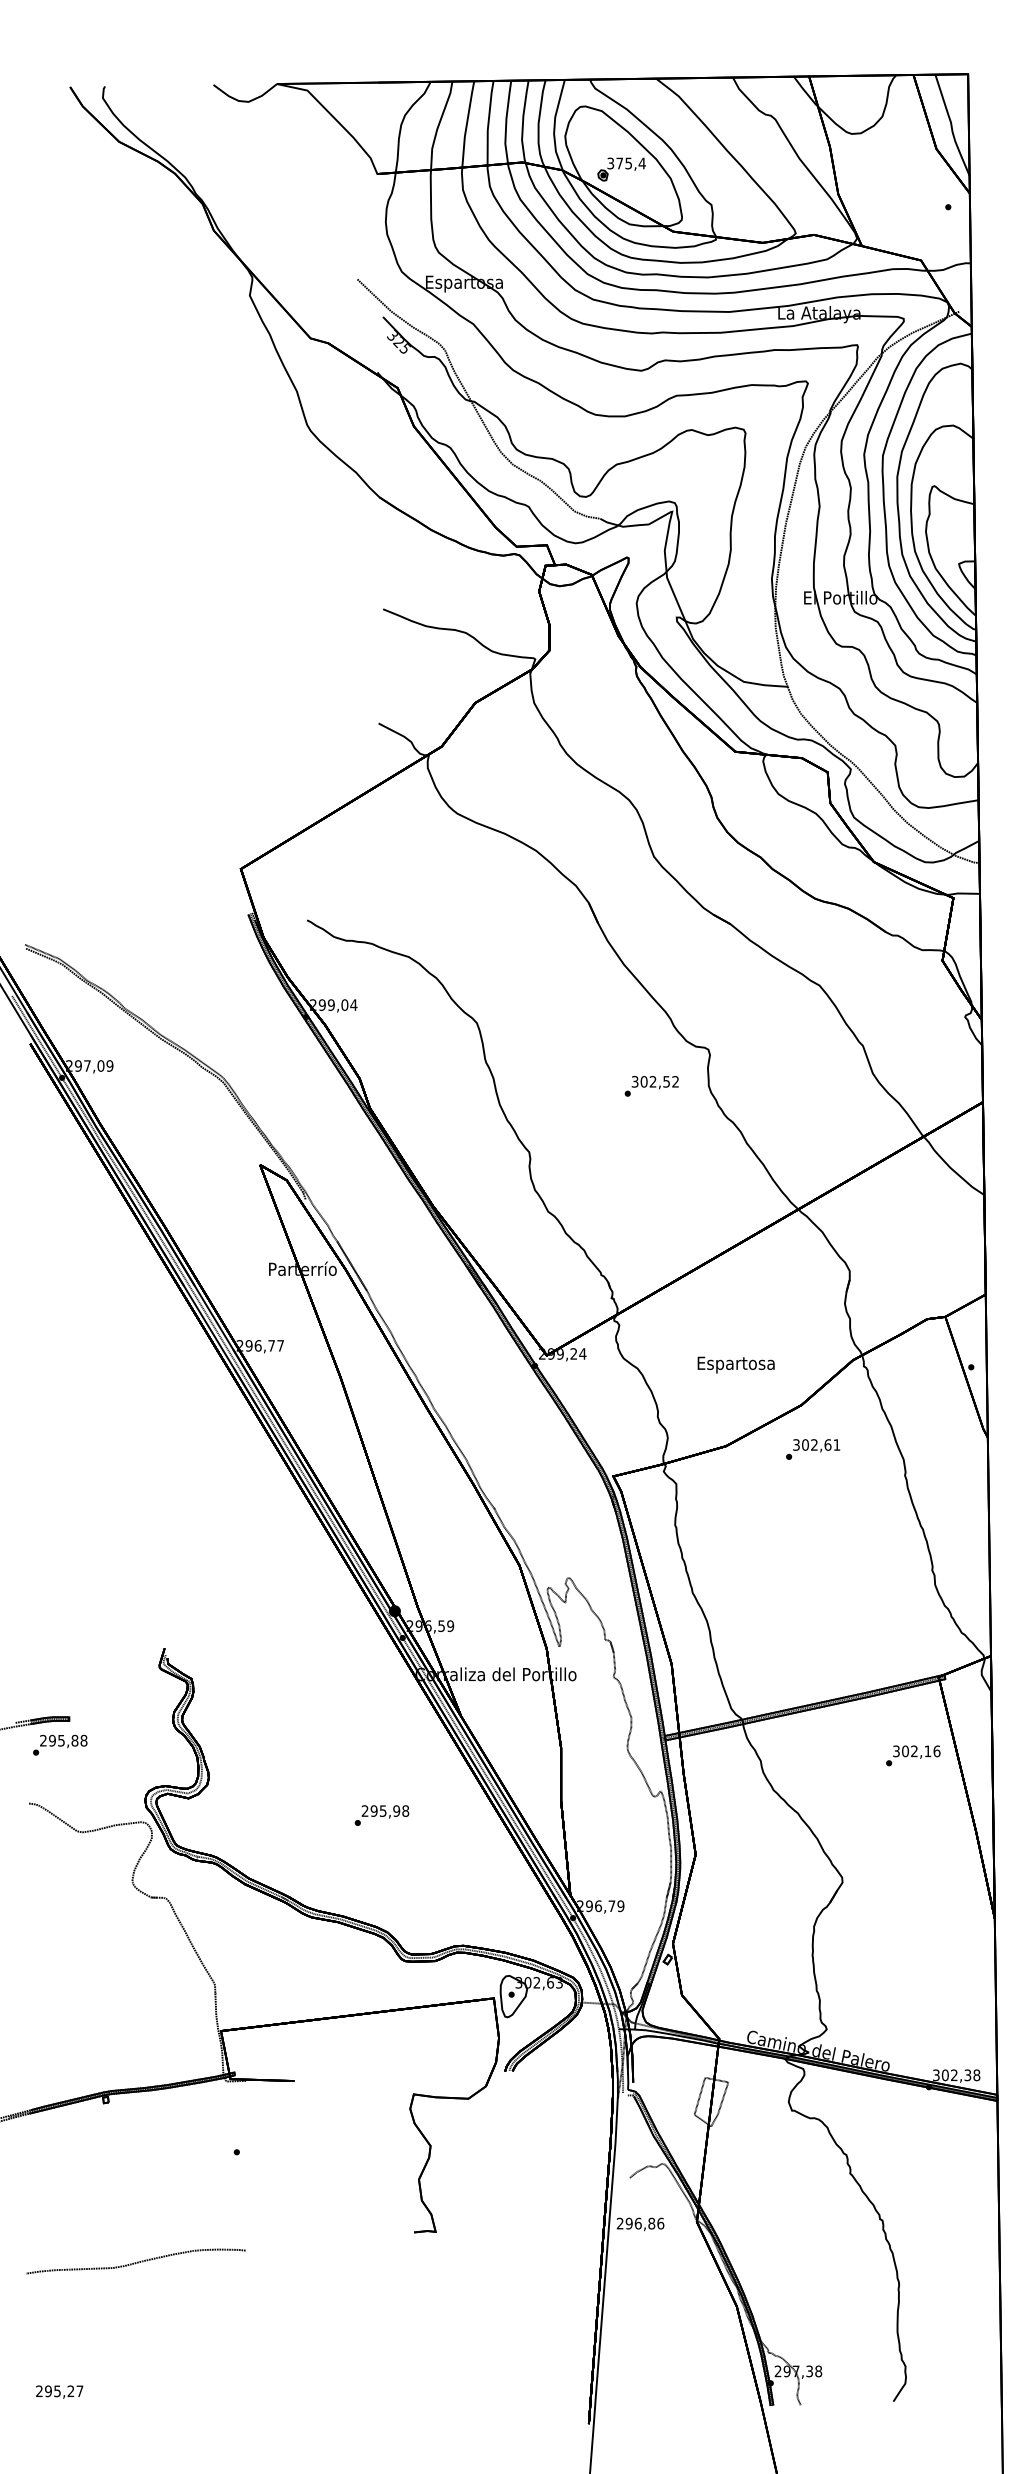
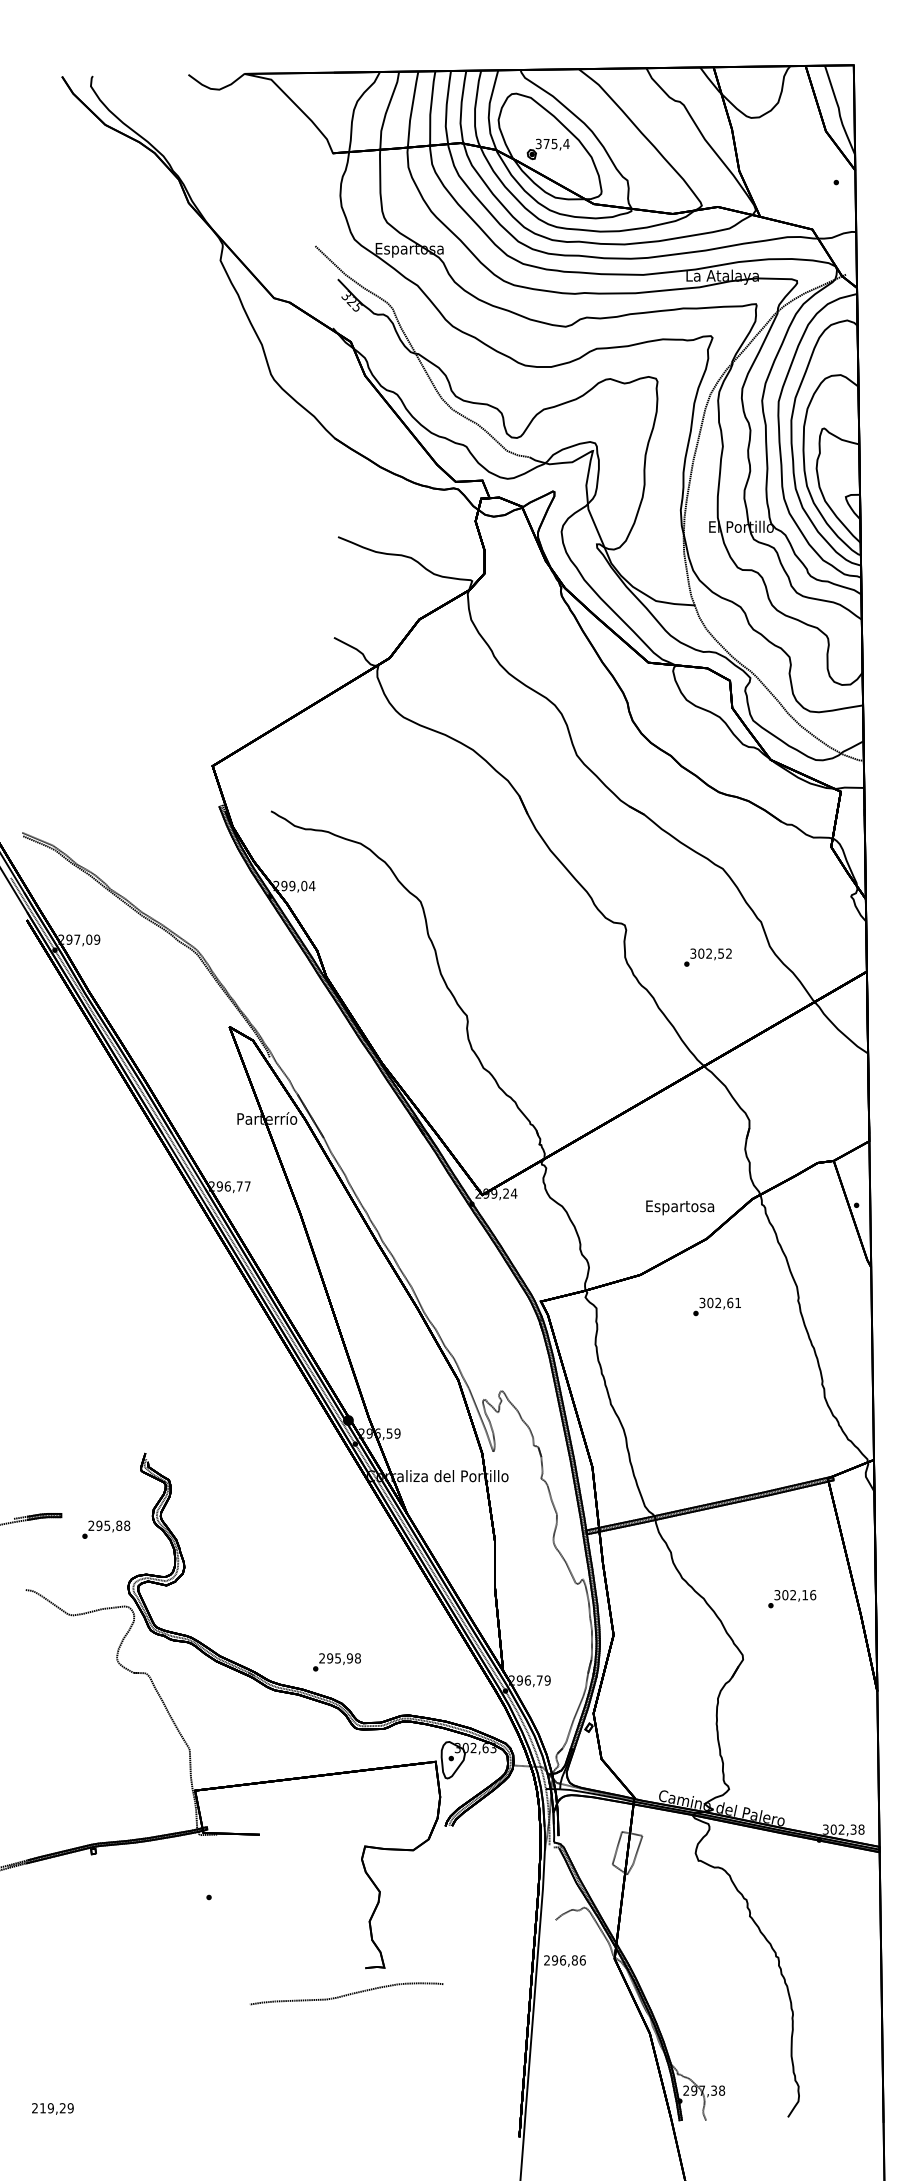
text: (651, 1086) -> (707, 957), moved
text: (735, 1364) -> (679, 1207), moved
text: (813, 1449) -> (717, 1306), moved
text: (60, 1744) -> (106, 1529), moved
text: (913, 1755) -> (792, 1598), moved
text: (381, 1815) -> (336, 1662), moved
curve: (135, 2262) -> (346, 1994), moved
text: (64, 2391) -> (57, 2108), 295,27 -> 219,29

